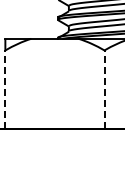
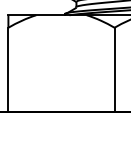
line: (5, 89) -> (8, 69), dashed -> solid
line: (104, 89) -> (114, 69), dashed -> solid

